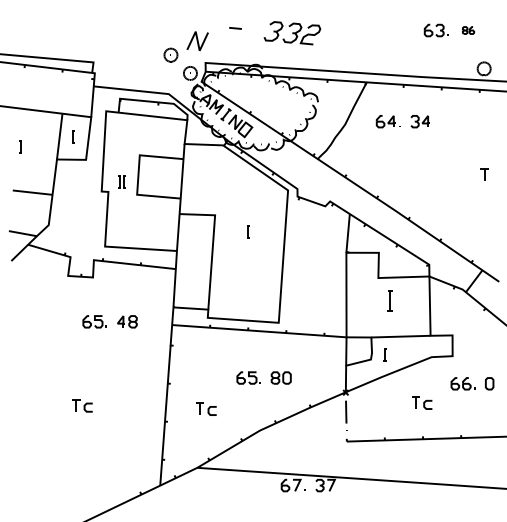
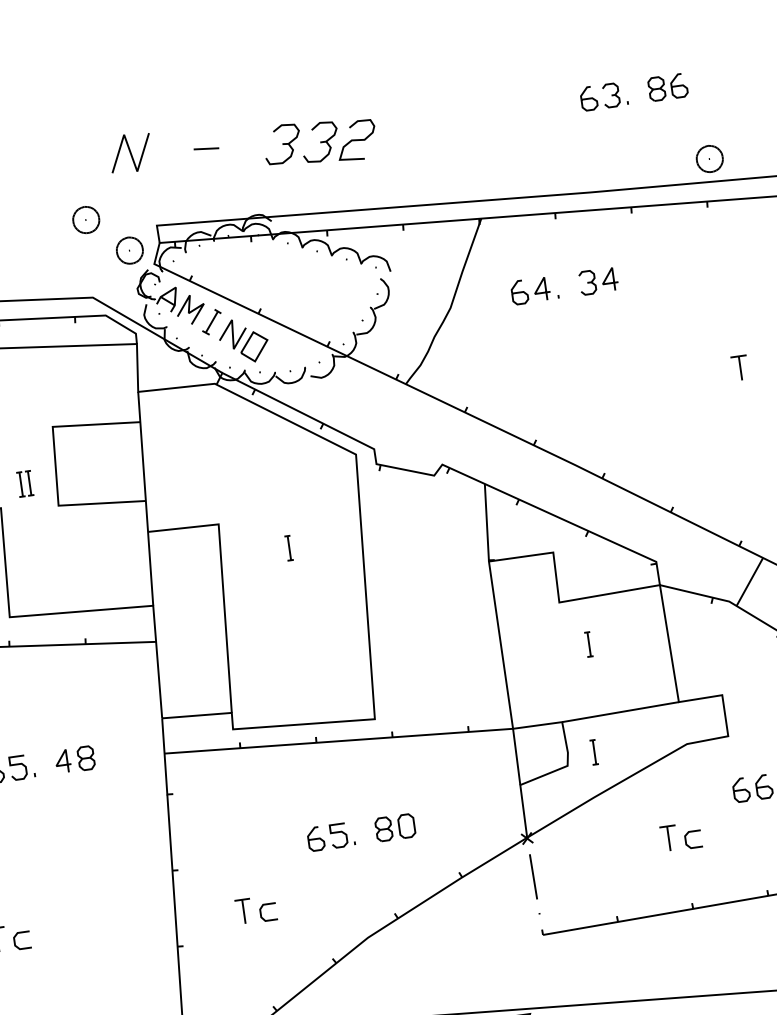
part: (468, 30) -> (667, 87), size x1.67
line: (197, 40) -> (130, 151), moved
part: (389, 300) -> (587, 643), size x0.62

